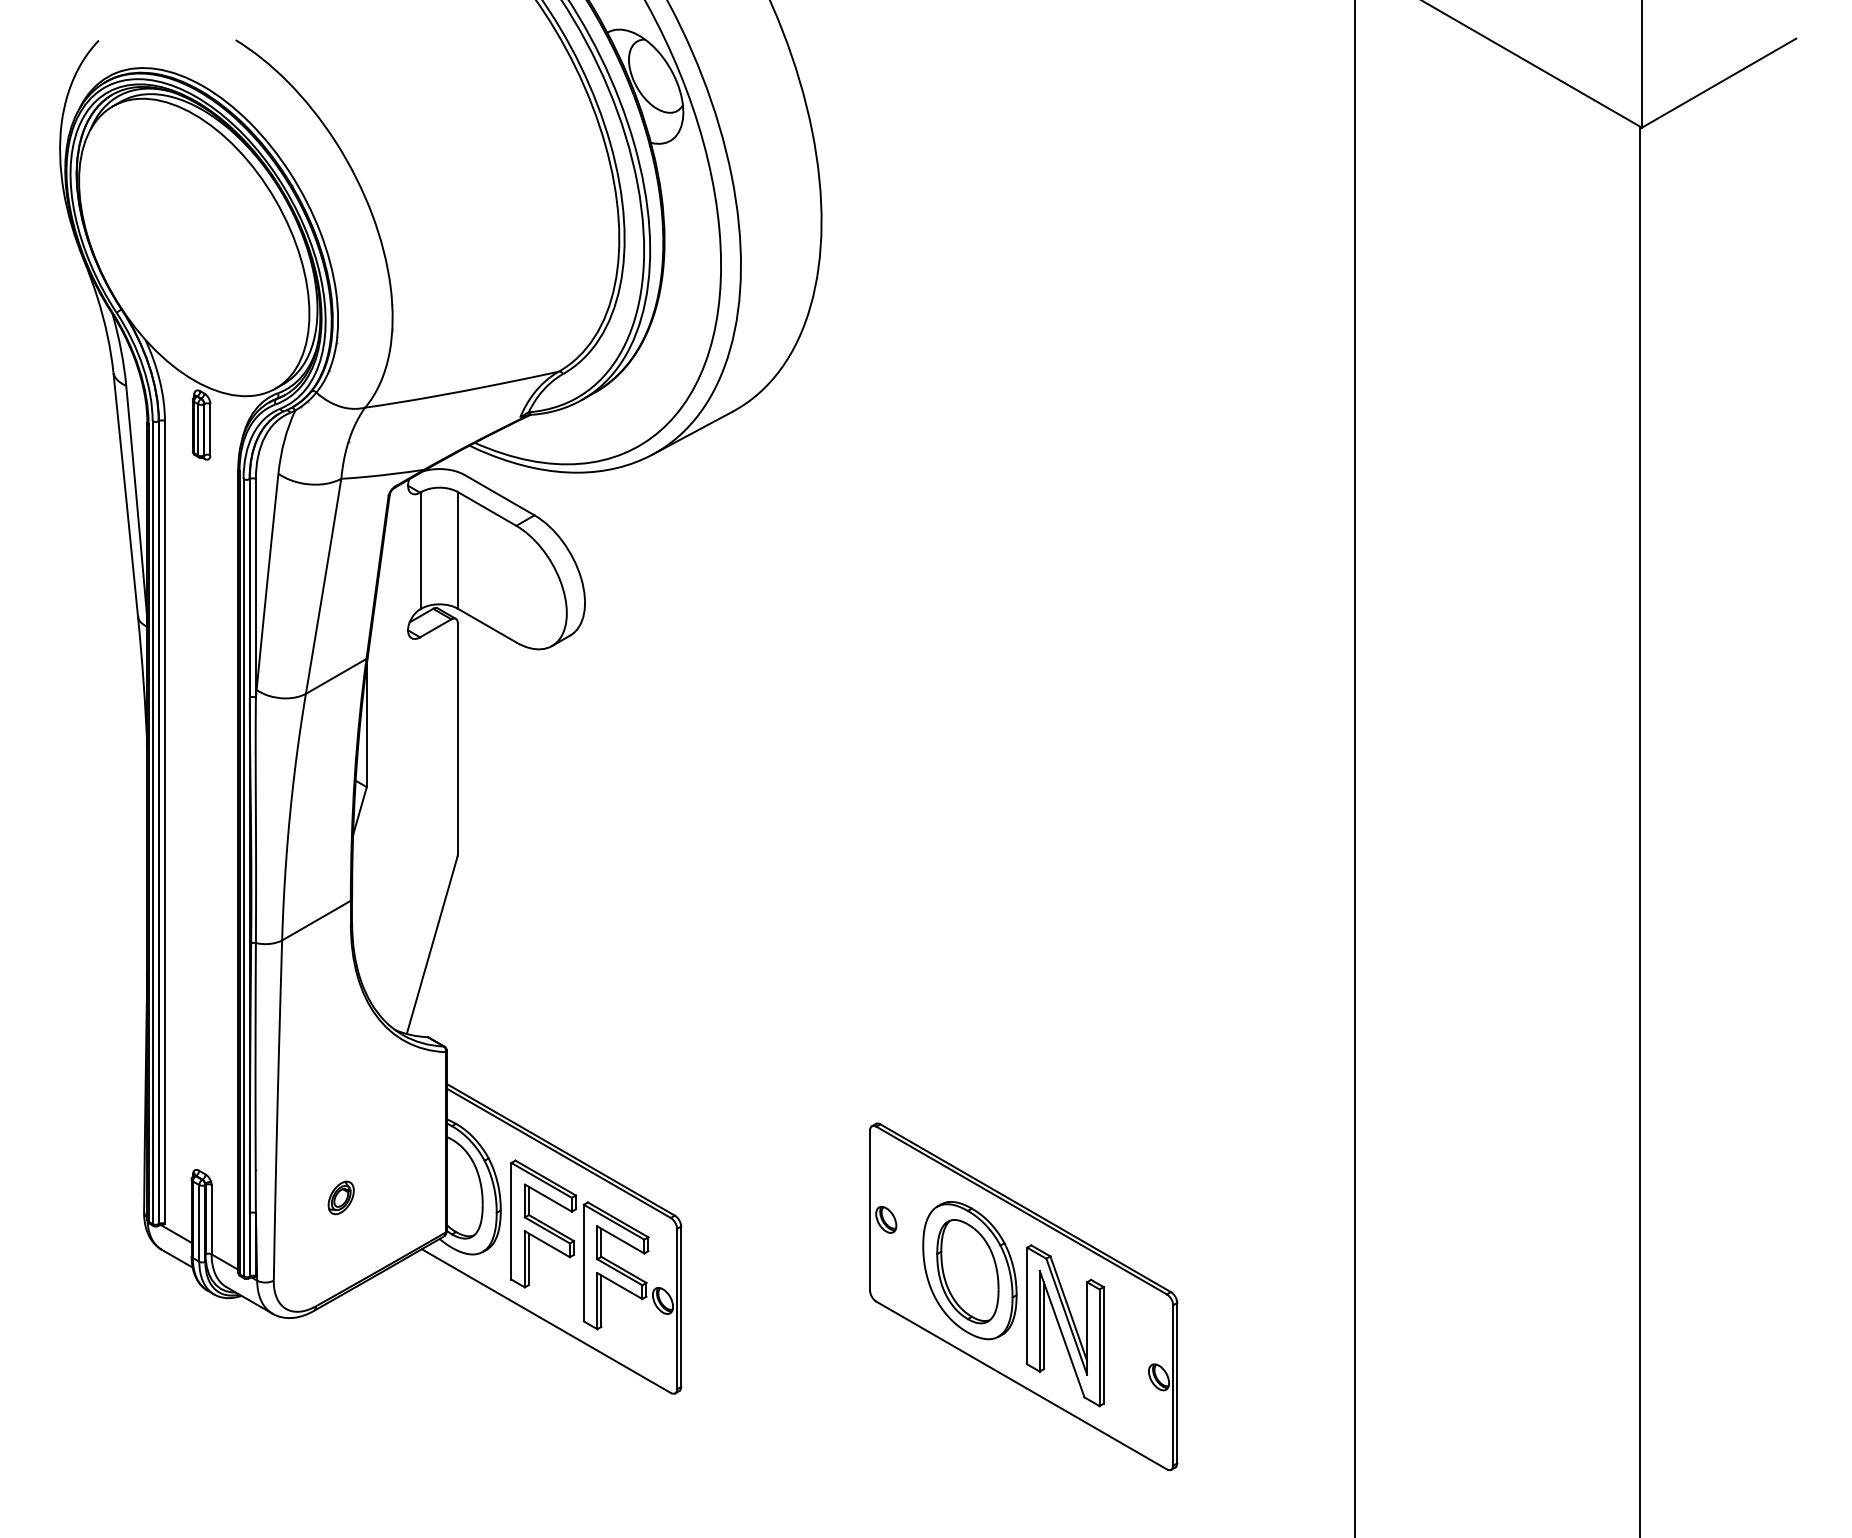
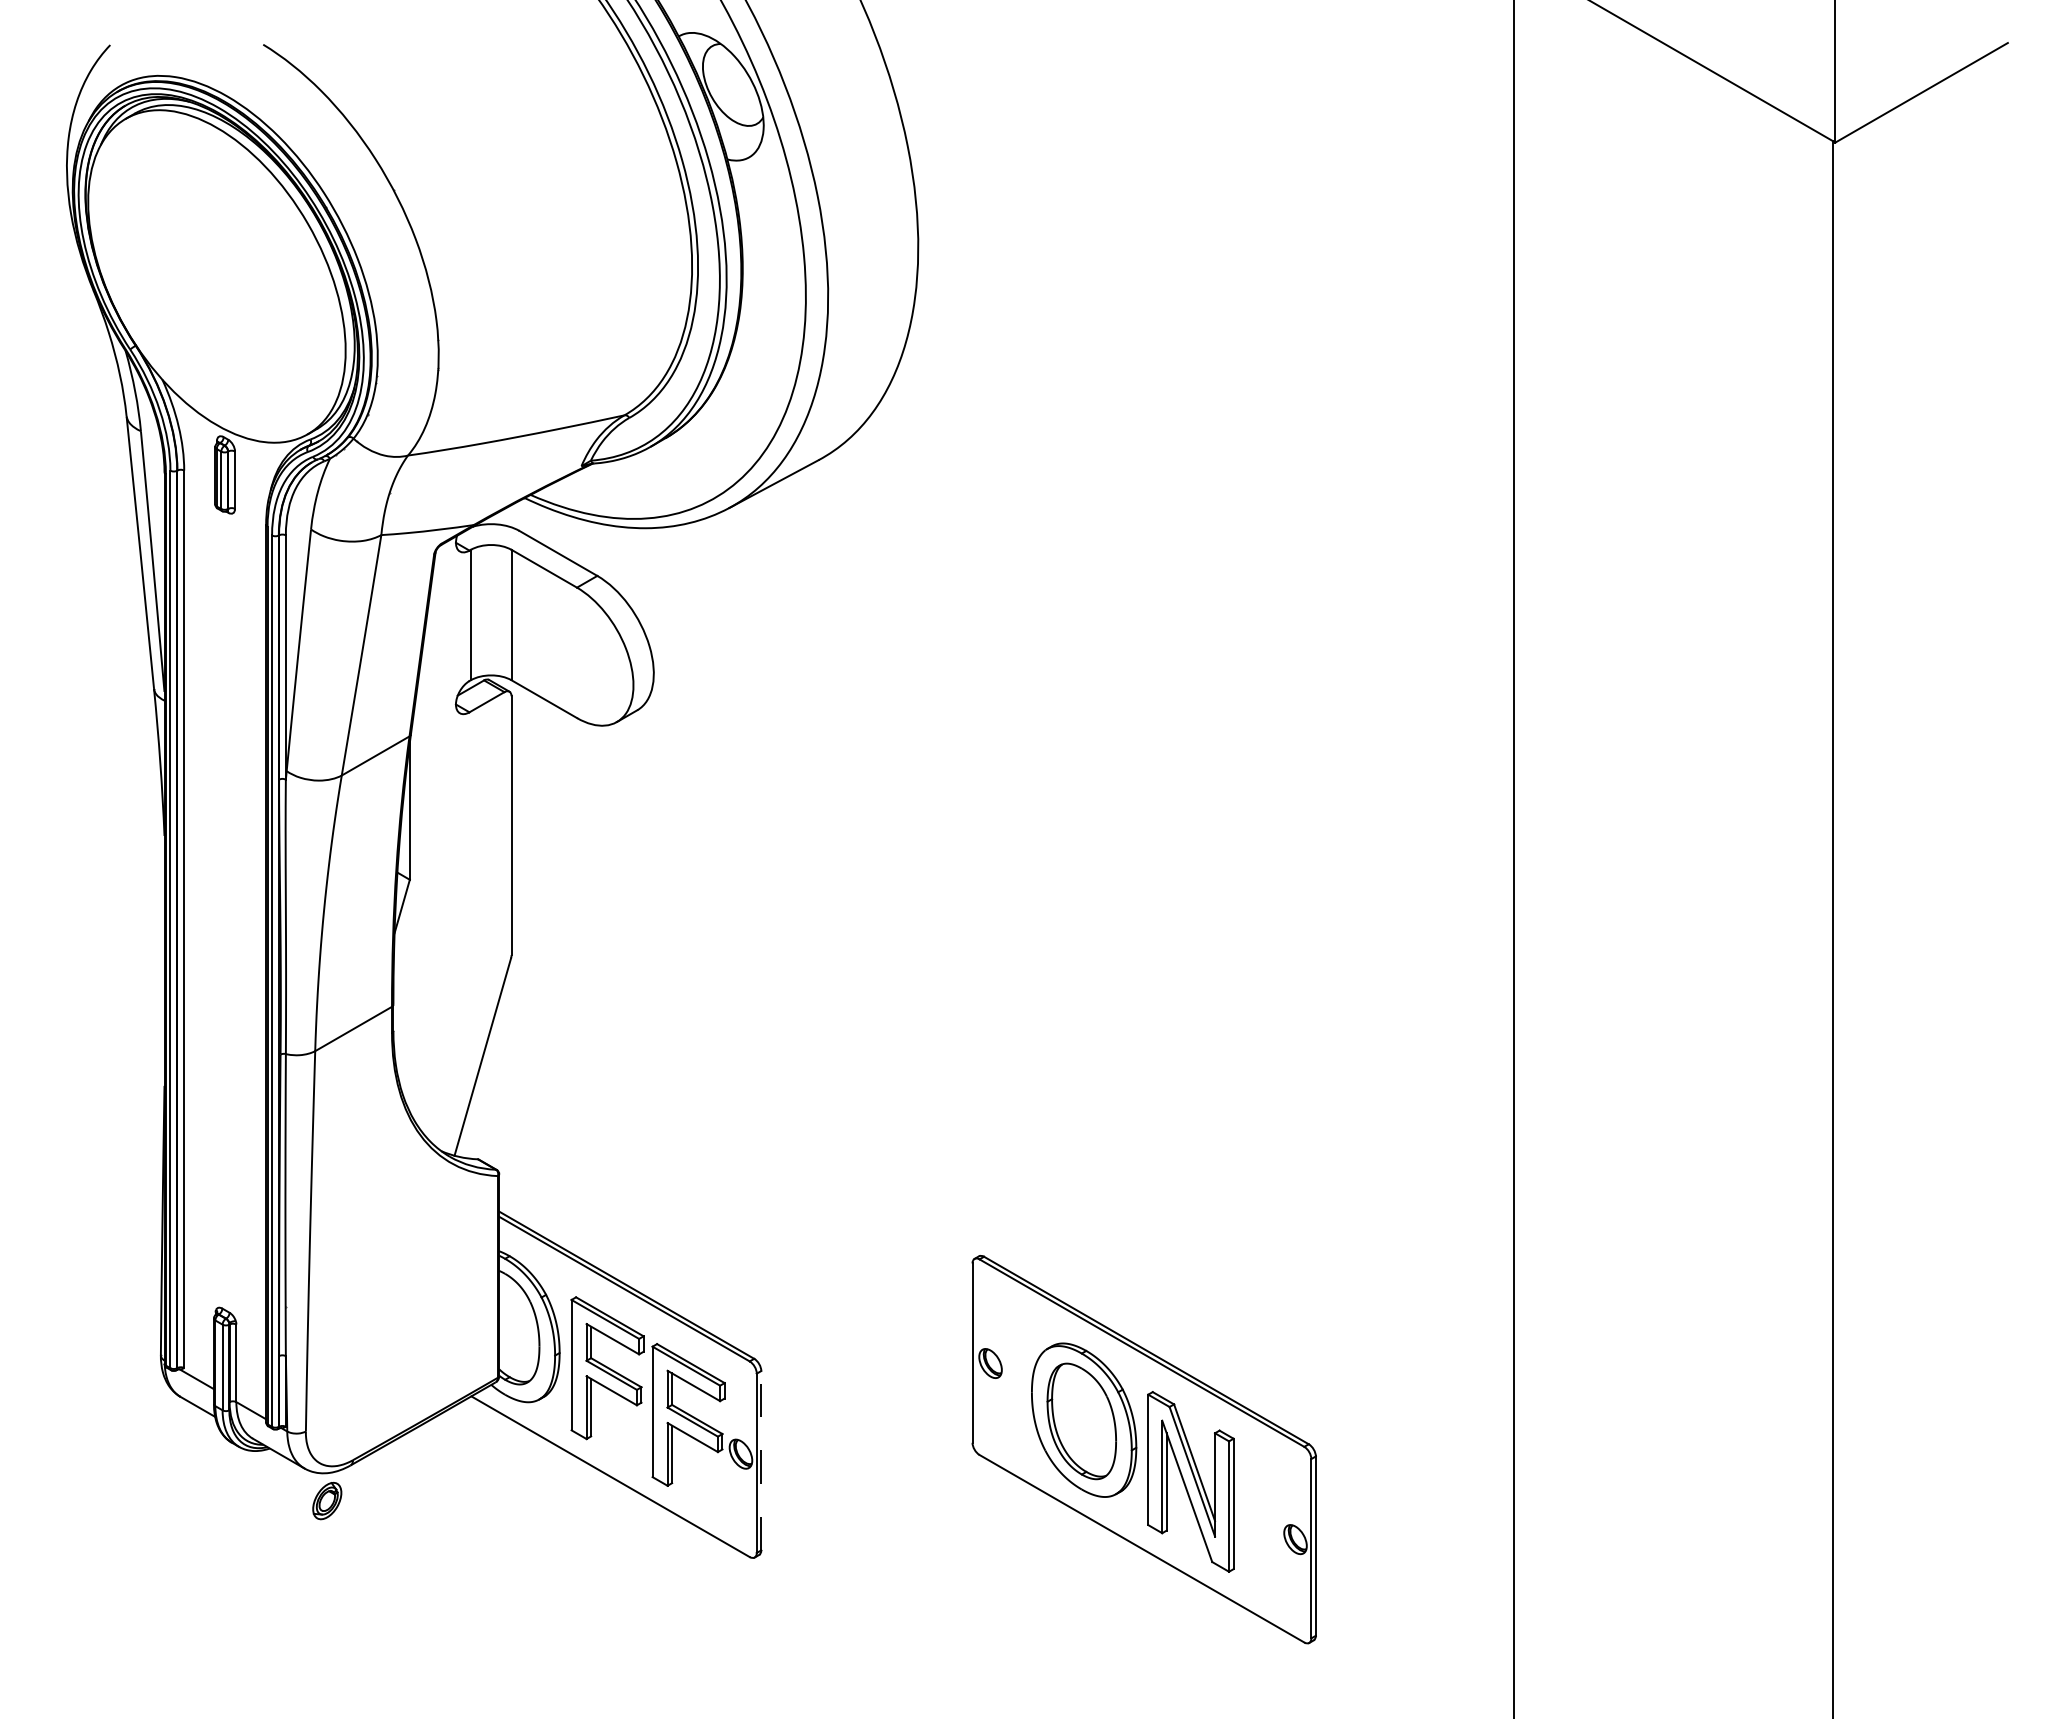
part: (341, 1197) -> (327, 1500), moved
line: (681, 1306) -> (761, 1460), solid -> dashed

